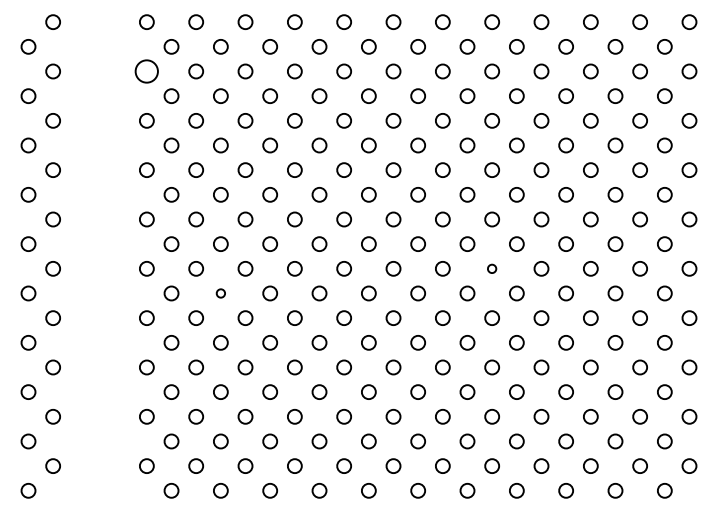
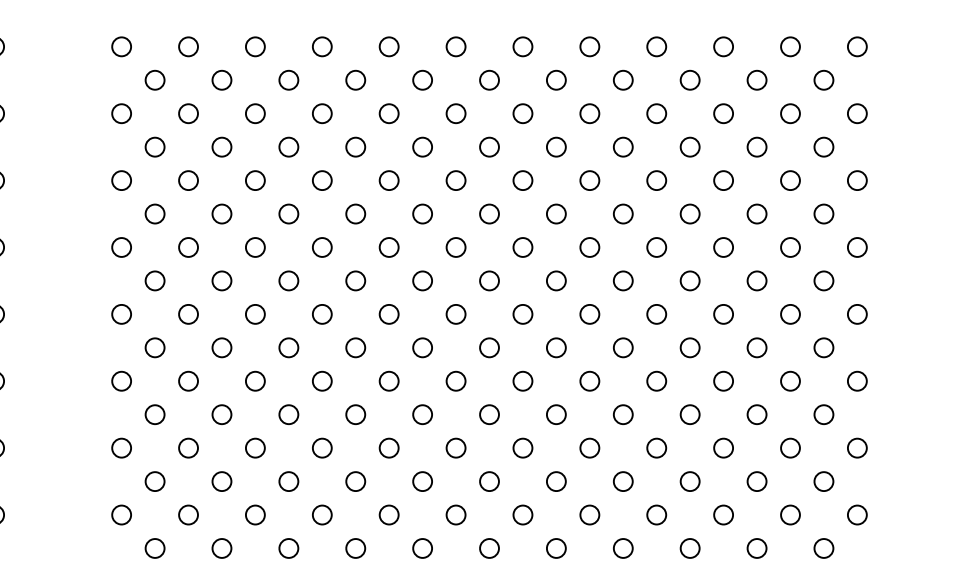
circle: (146, 71) -> (121, 113), size x0.62
circle: (491, 268) -> (588, 380), size x1.67
circle: (220, 293) -> (221, 414), size x1.67

